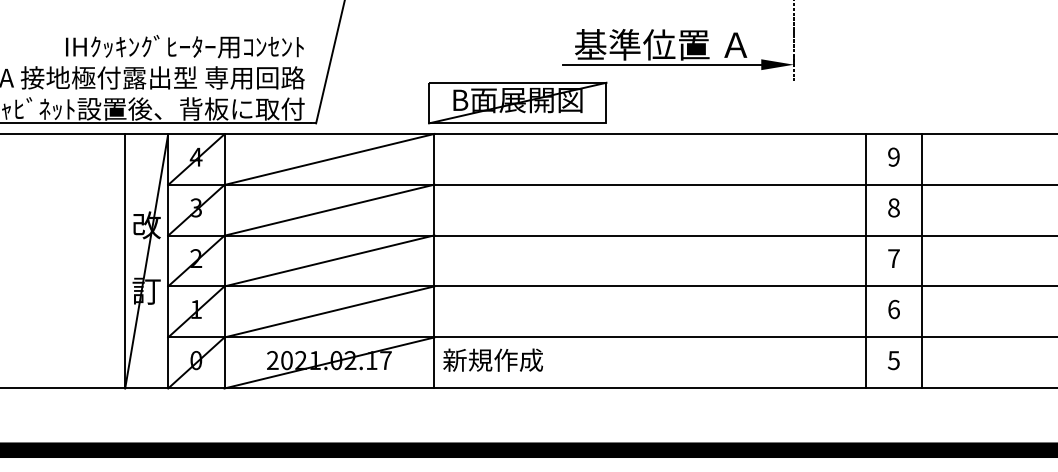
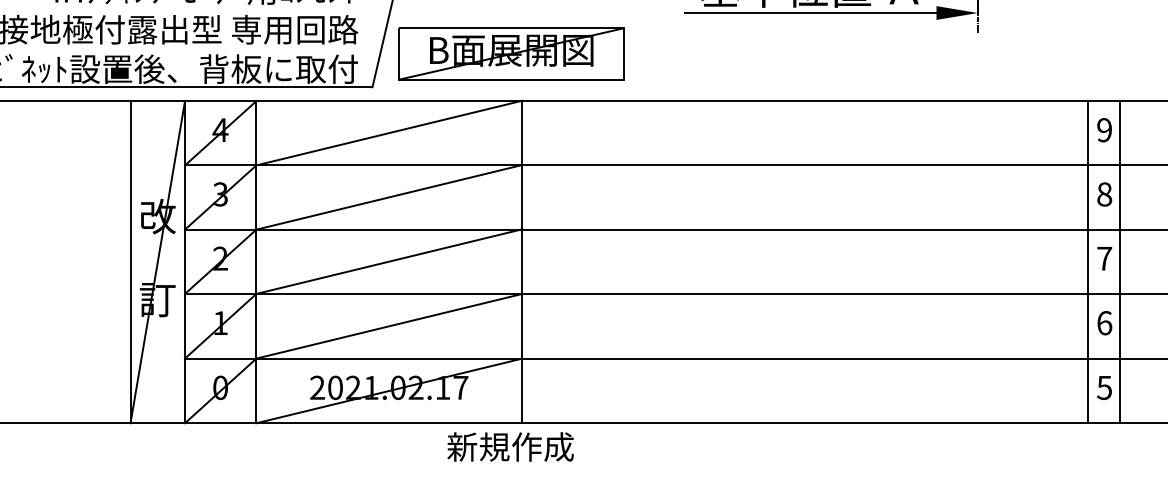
part: (517, 102) -> (511, 53), moved
line: (865, 261) -> (1087, 262), moved
line: (922, 261) -> (1120, 262), moved
text: (492, 359) -> (509, 446), moved

